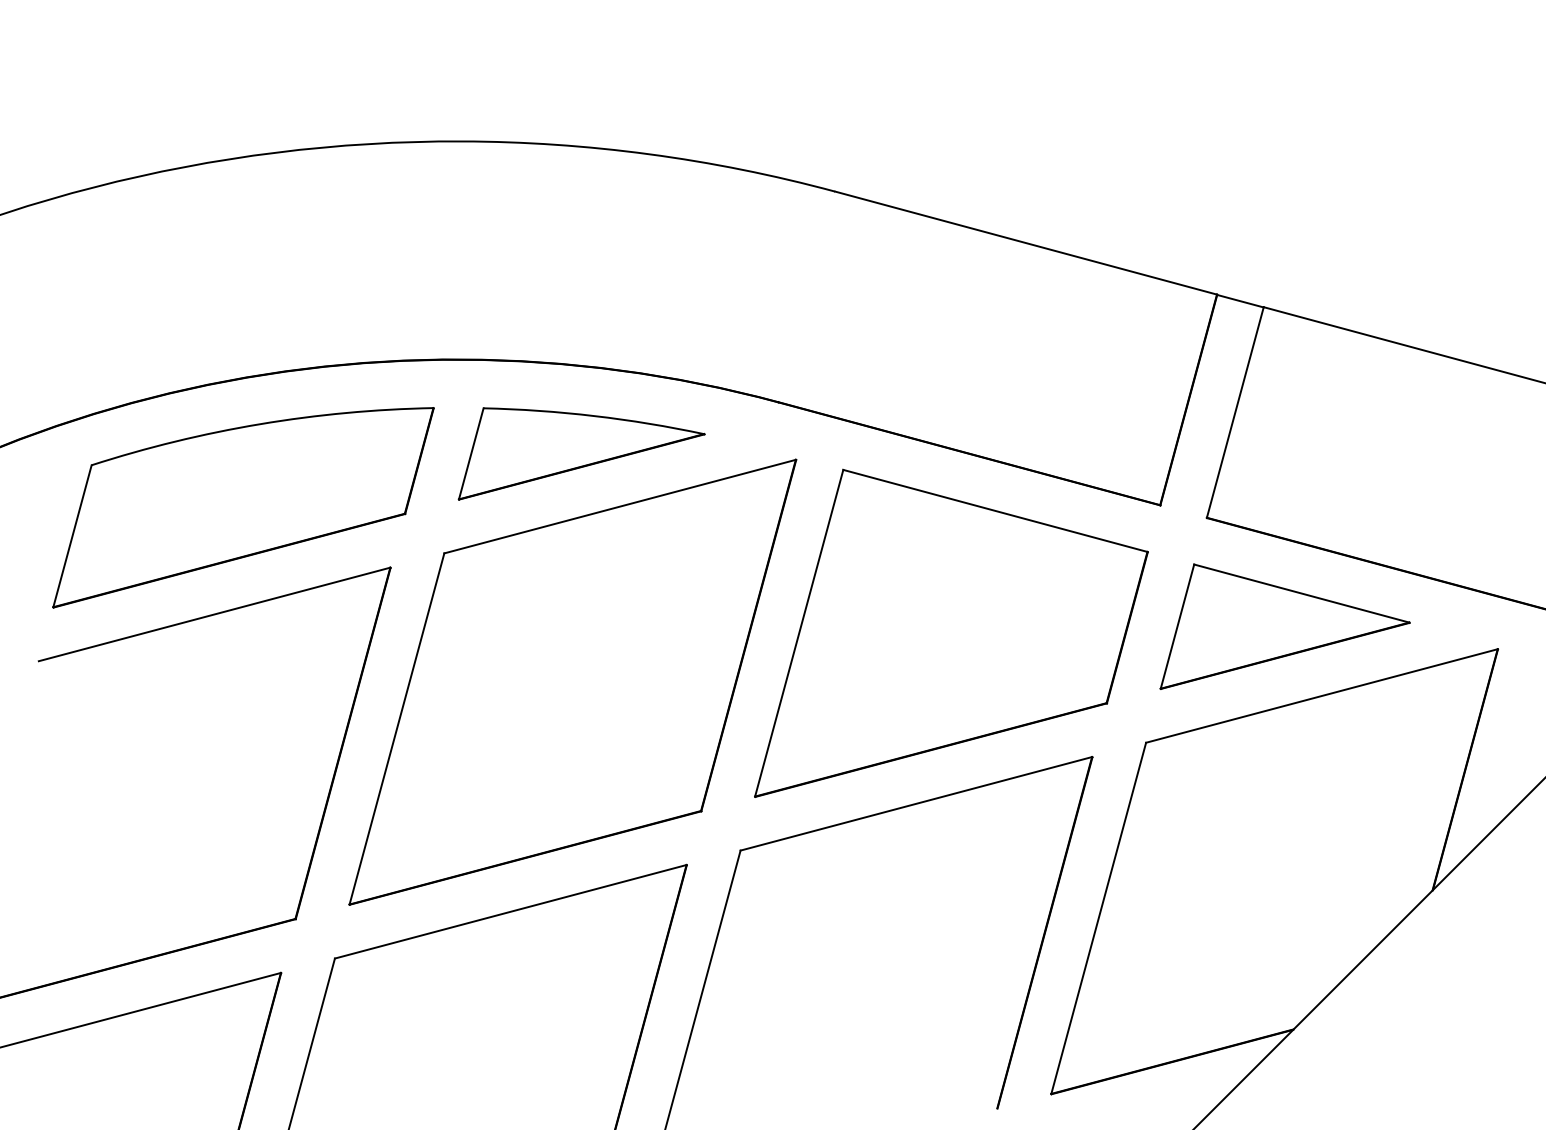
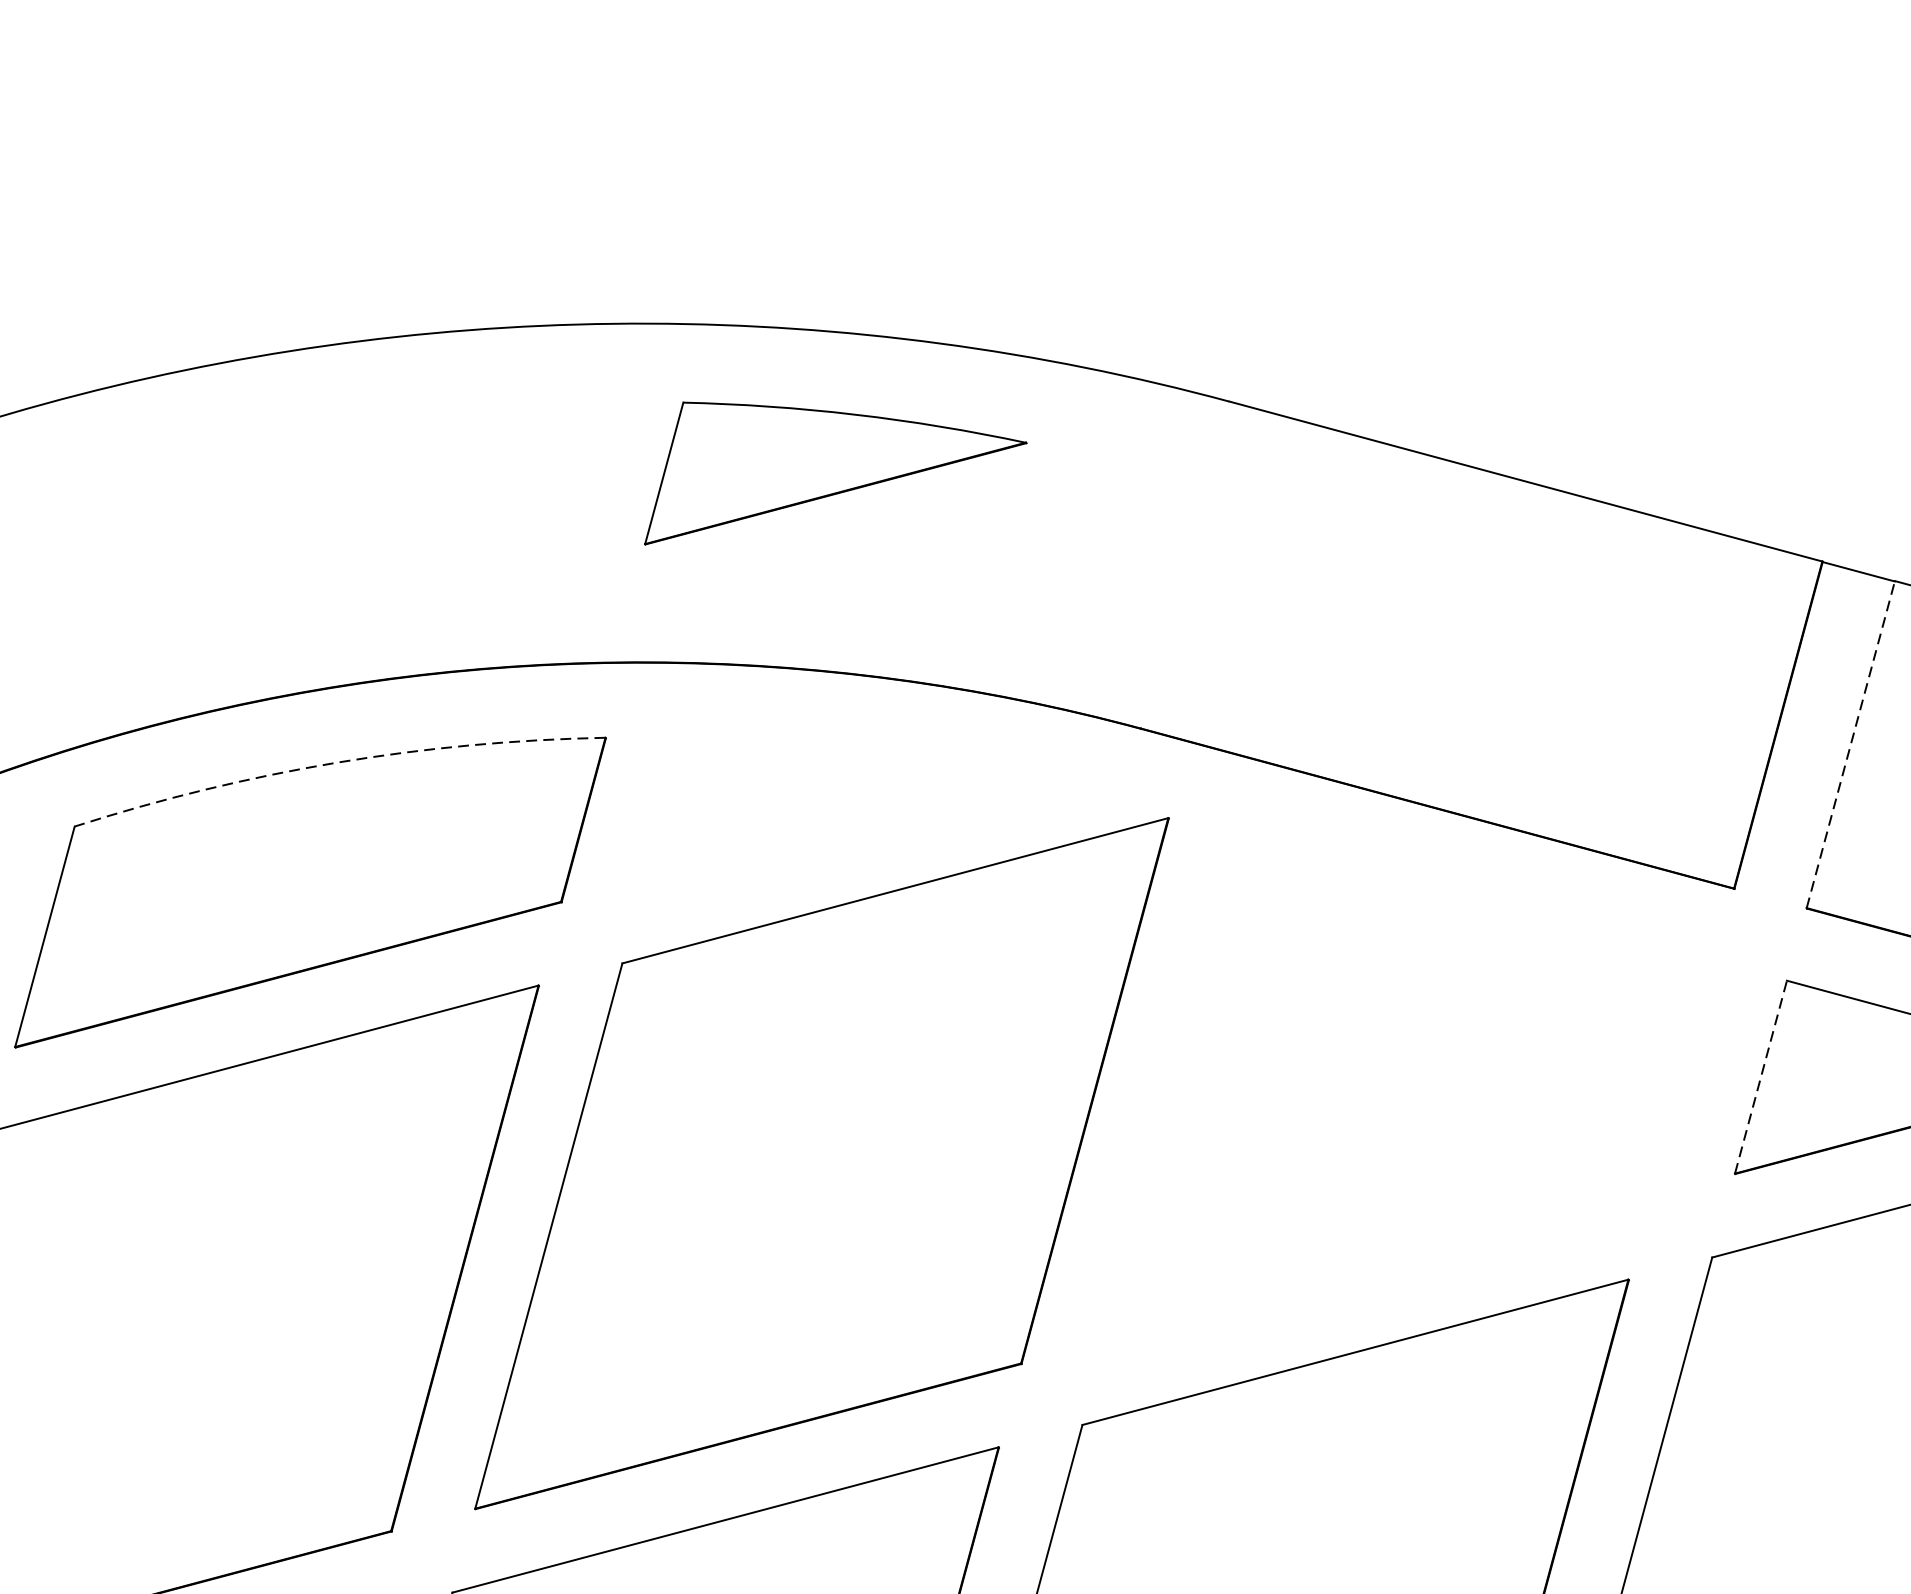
line: (1235, 412) -> (1851, 744), solid -> dashed
arc: (260, 424) -> (336, 763), solid -> dashed
part: (581, 453) -> (835, 472), moved
line: (1177, 626) -> (1761, 1076), solid -> dashed
part: (951, 632) -> (1410, 1086), removed

